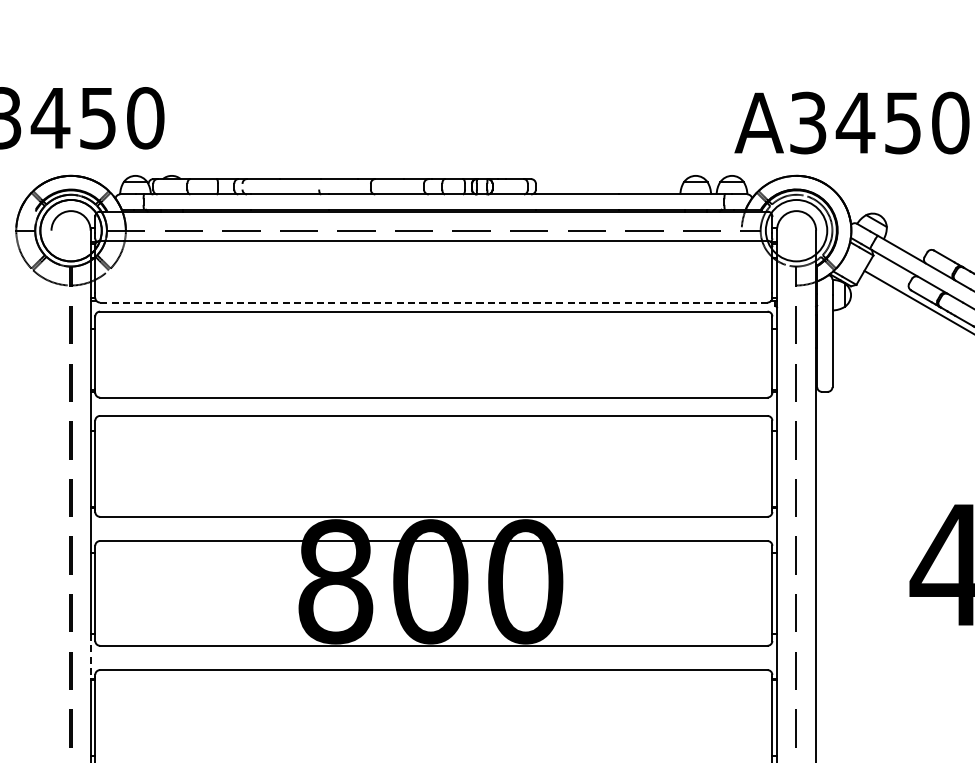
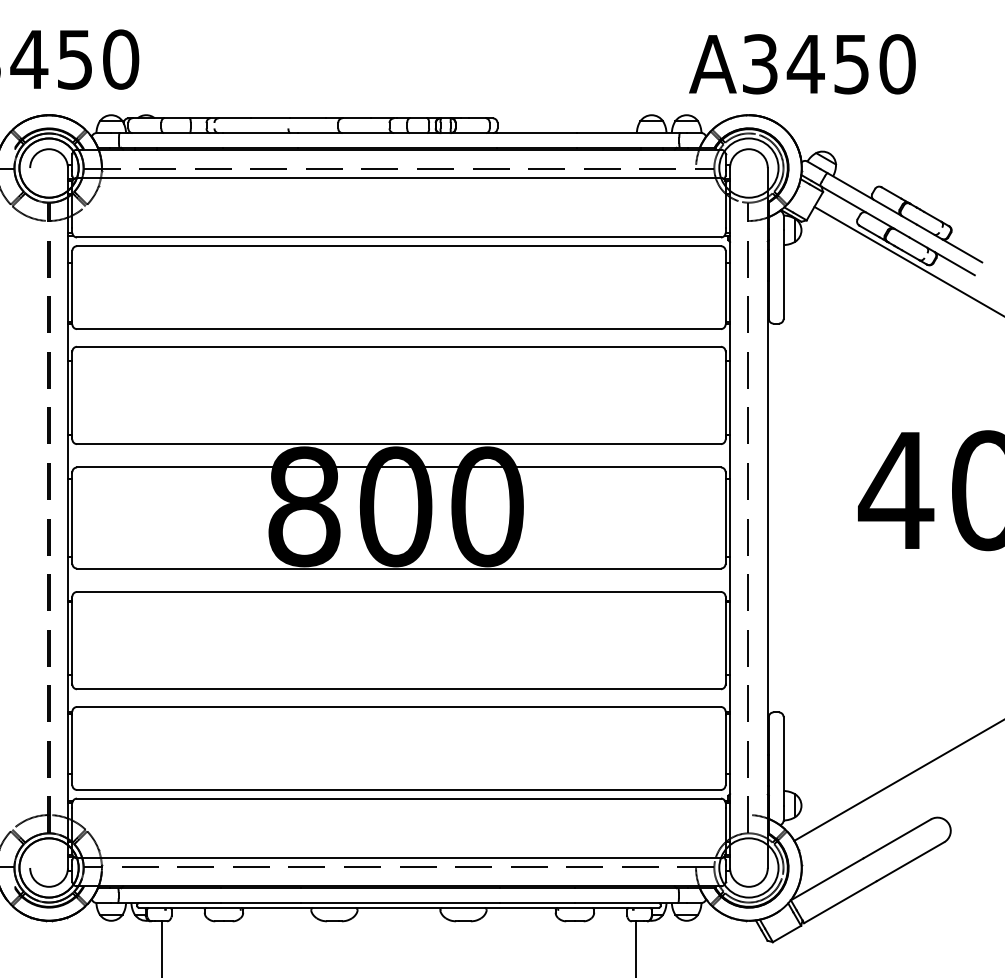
line: (434, 302) -> (399, 237), dashed -> solid
line: (90, 656) -> (67, 578), dashed -> solid

